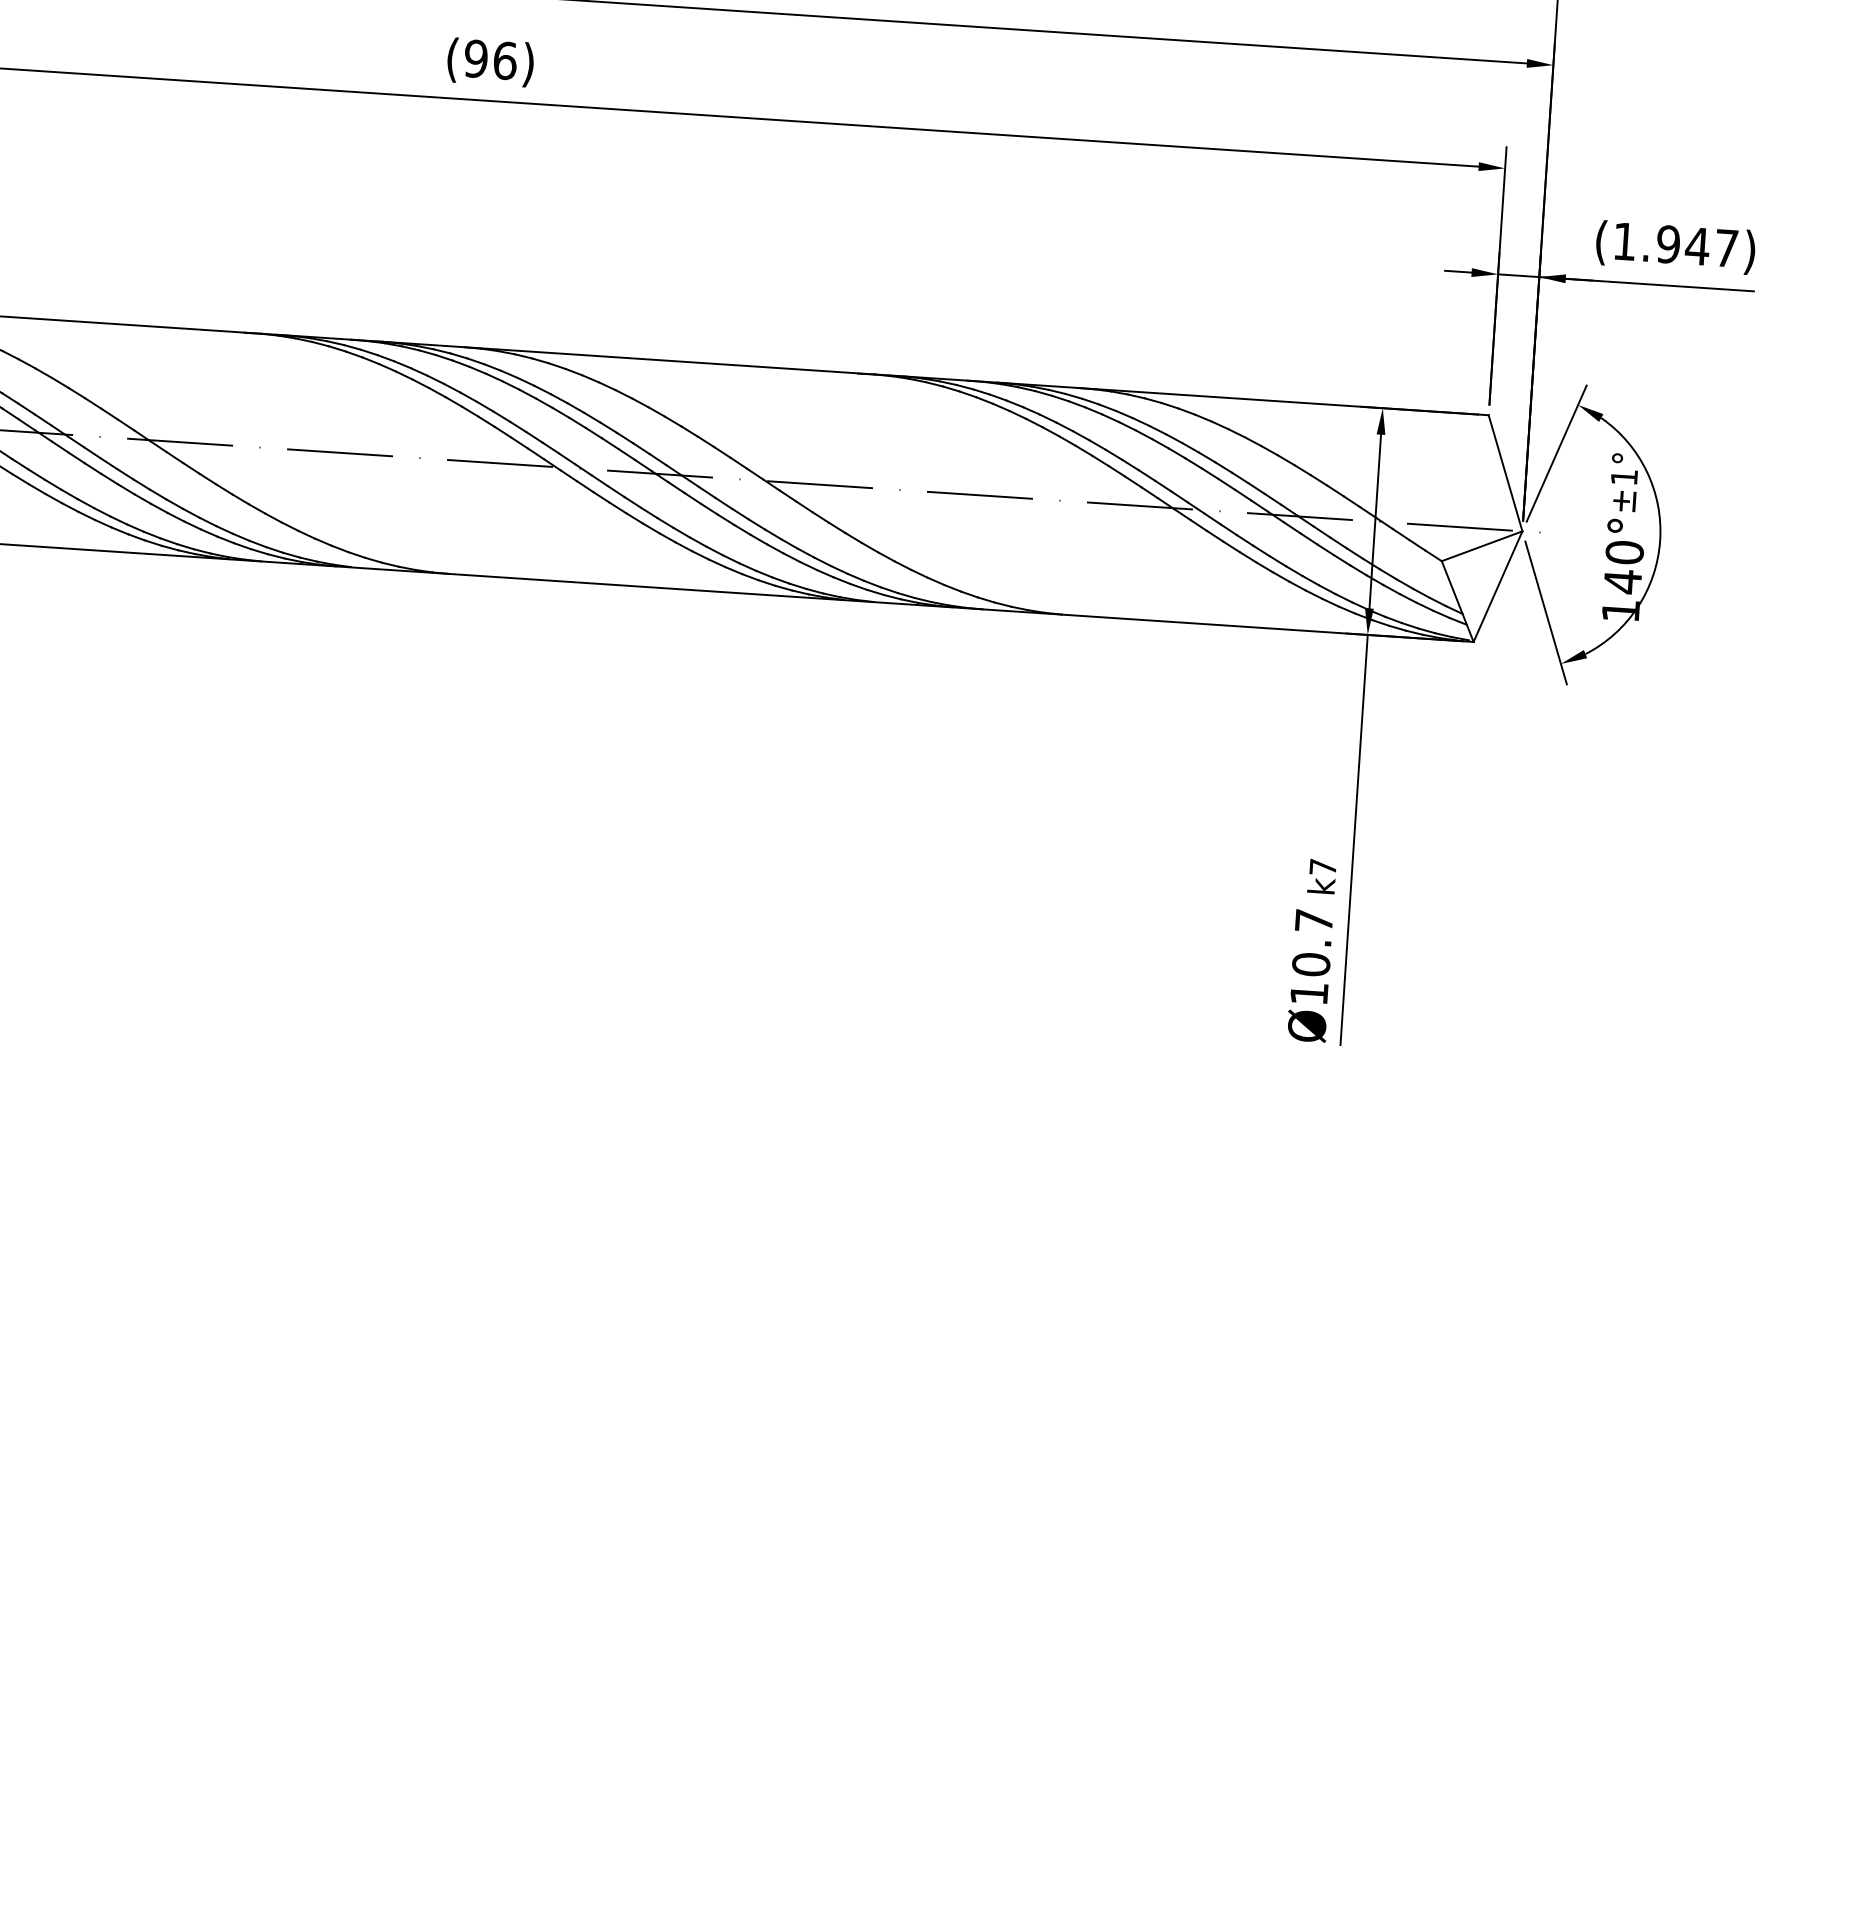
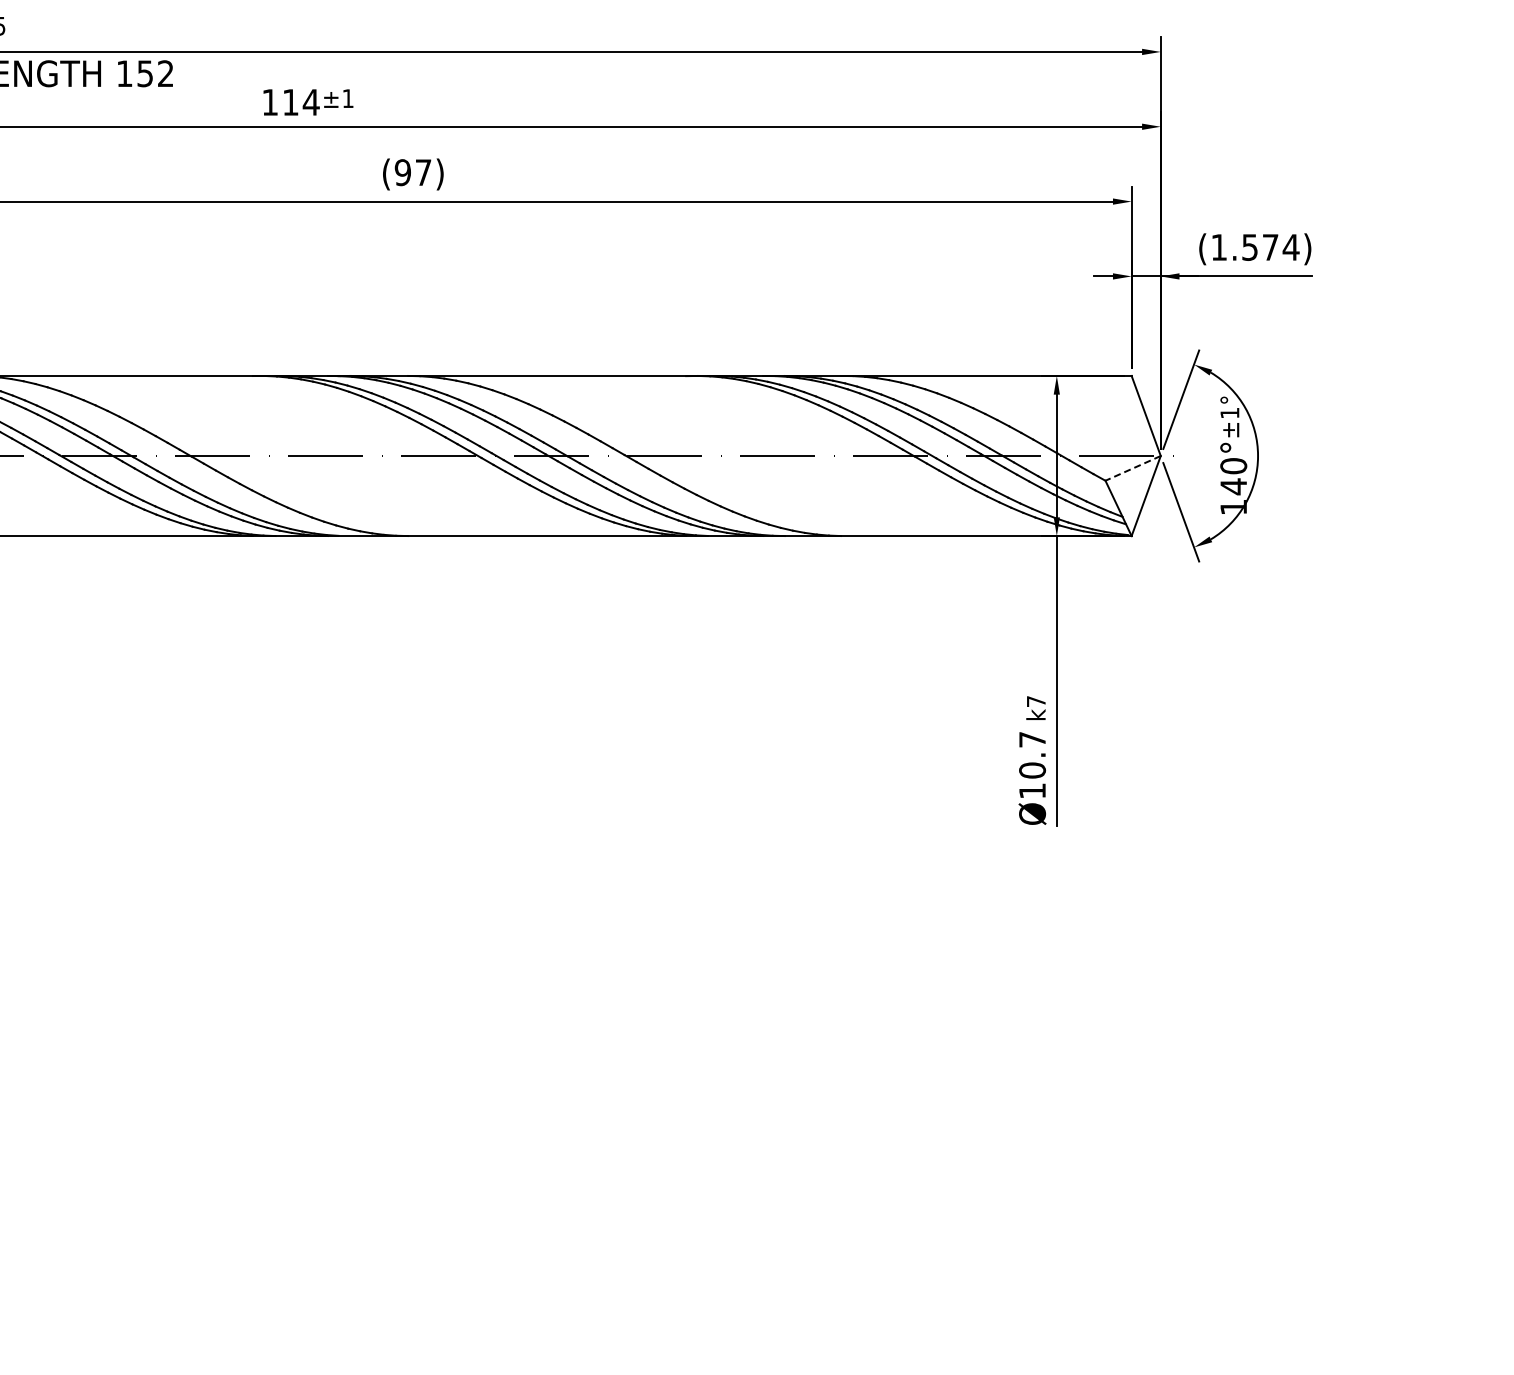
text: (505, 60) -> (423, 172), (96) -> (97)
text: (1697, 246) -> (1270, 247), (1.947) -> (1.574)
line: (1481, 546) -> (1132, 468), solid -> dashed

